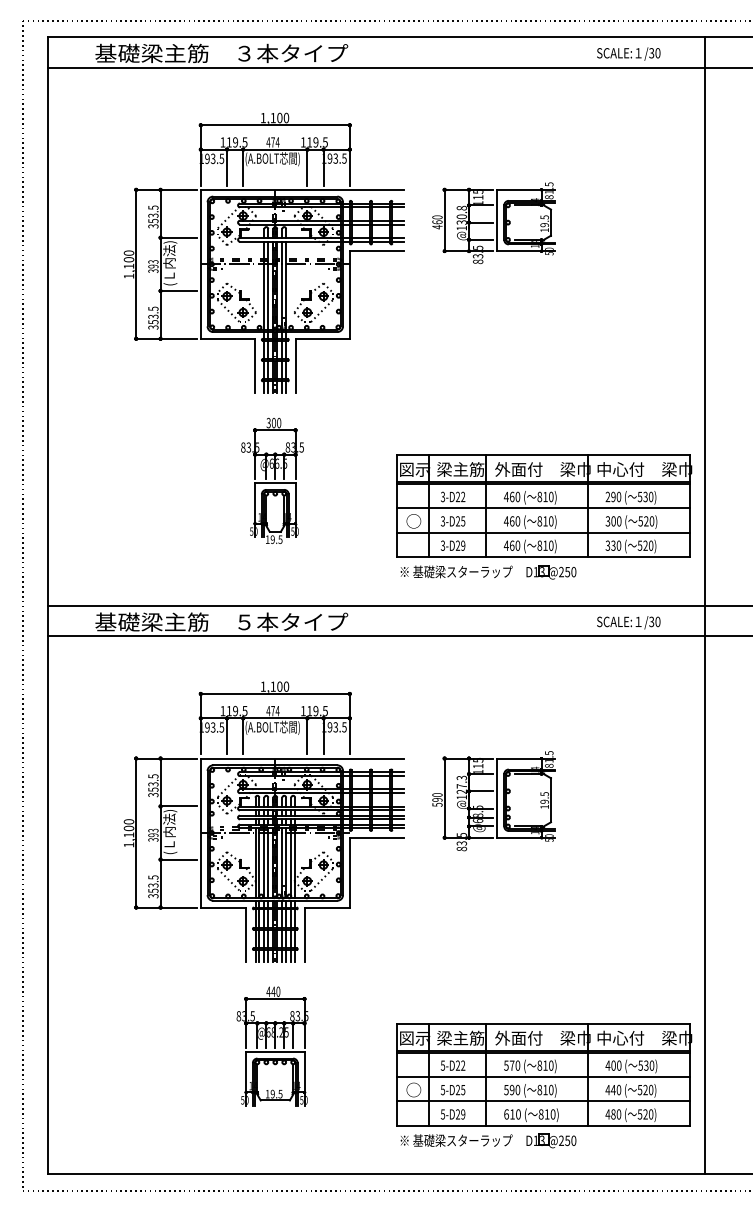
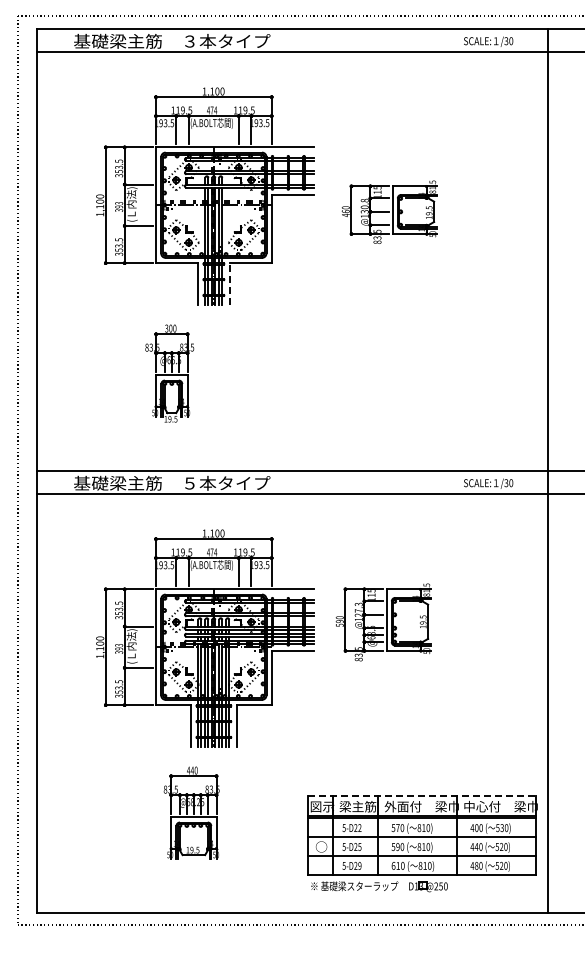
part: (493, 222) -> (389, 211), moved
line: (295, 365) -> (229, 283), solid -> dashed
part: (272, 480) -> (169, 373), moved
part: (543, 516) -> (422, 401), removed
line: (542, 1023) -> (421, 795), solid -> dashed
part: (272, 1045) -> (191, 812), moved

